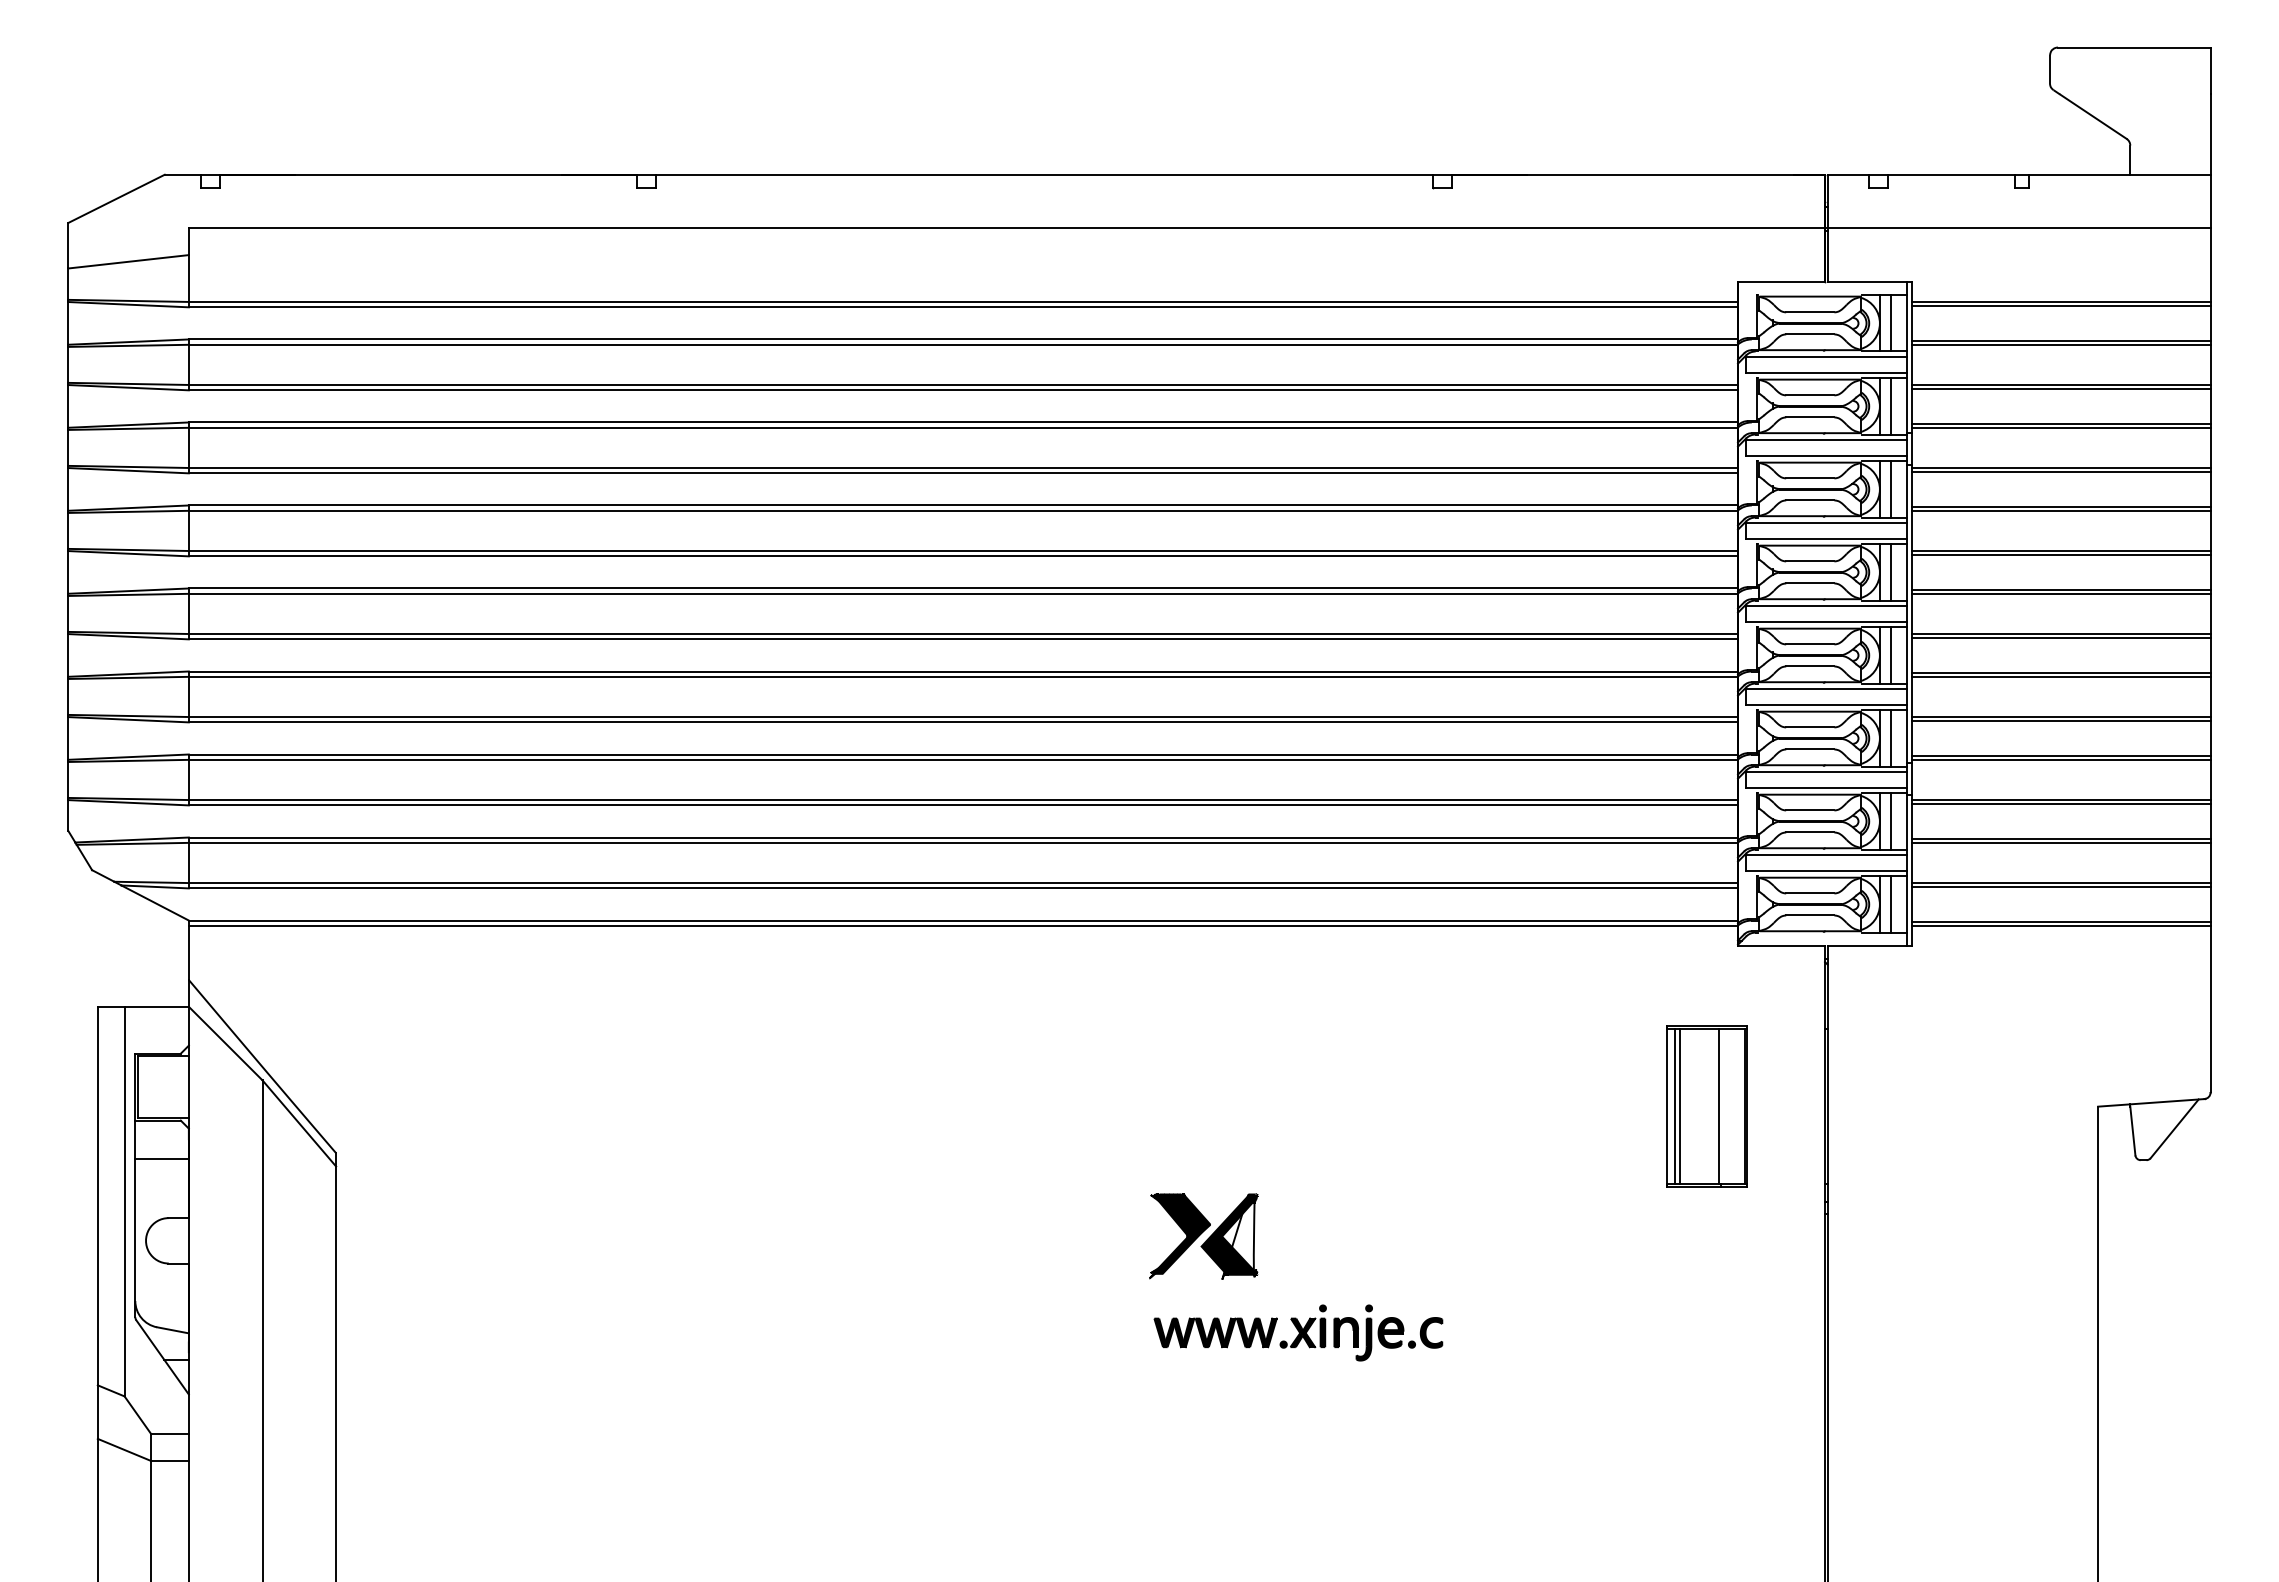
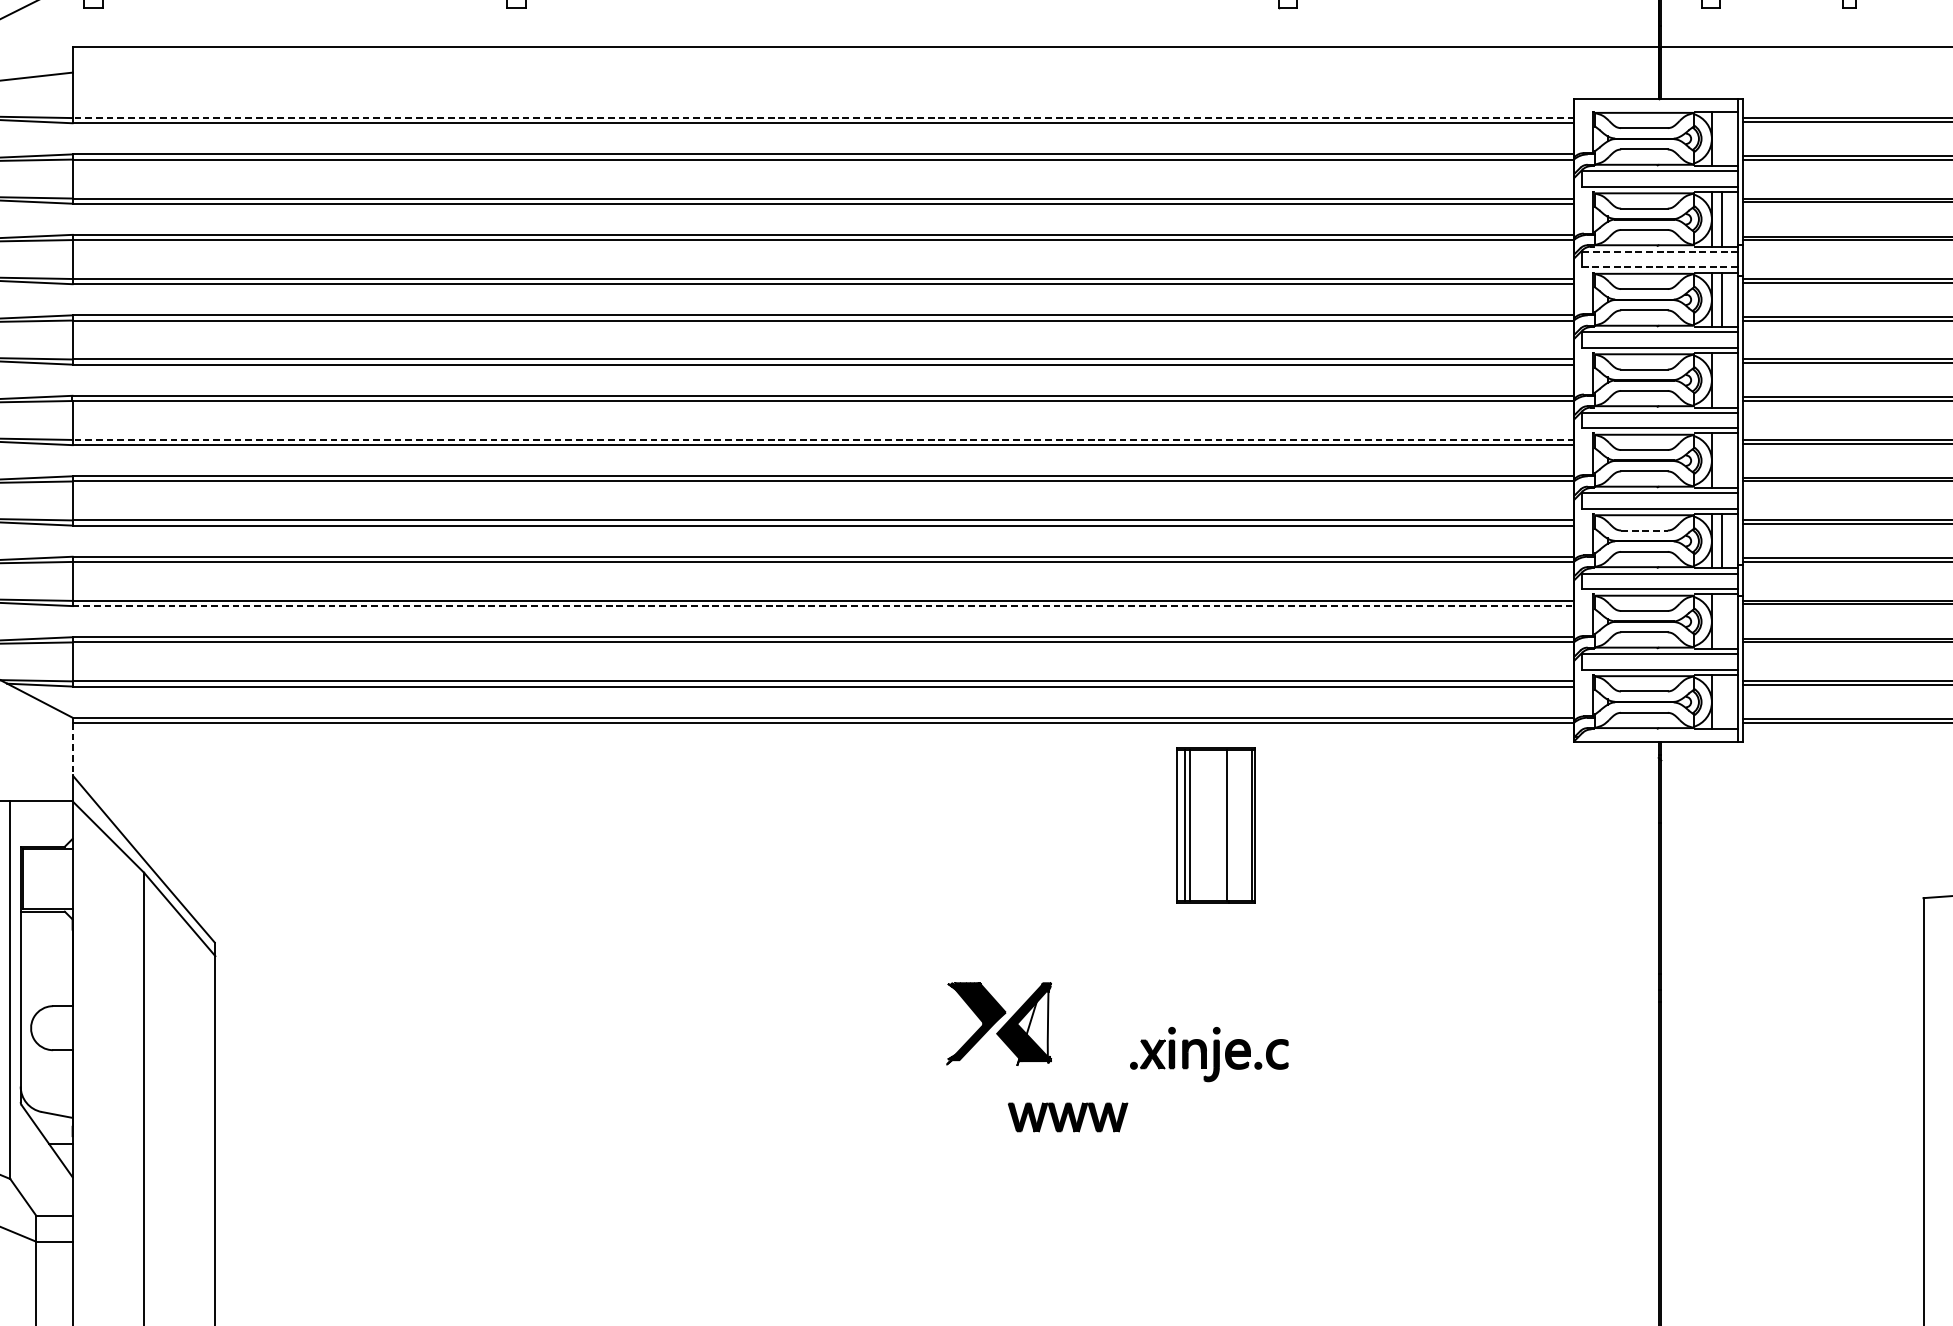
line: (963, 301) -> (823, 117), solid -> dashed
line: (1890, 323) -> (1722, 138), removed
line: (1826, 439) -> (1660, 251), solid -> dashed
line: (1825, 455) -> (1659, 266), solid -> dashed
line: (1890, 572) -> (1722, 380), removed
line: (963, 634) -> (823, 440), solid -> dashed
line: (1890, 655) -> (1722, 460), removed
line: (1810, 727) -> (1644, 530), solid -> dashed
line: (963, 805) -> (823, 606), solid -> dashed
line: (1890, 821) -> (1722, 621), removed
line: (1890, 904) -> (1722, 702), removed
line: (188, 953) -> (72, 749), solid -> dashed
part: (1706, 1106) -> (1215, 825), moved
line: (161, 1159) -> (46, 949), removed
part: (1203, 1236) -> (999, 1024), moved
part: (1361, 1332) -> (1209, 1054), moved

